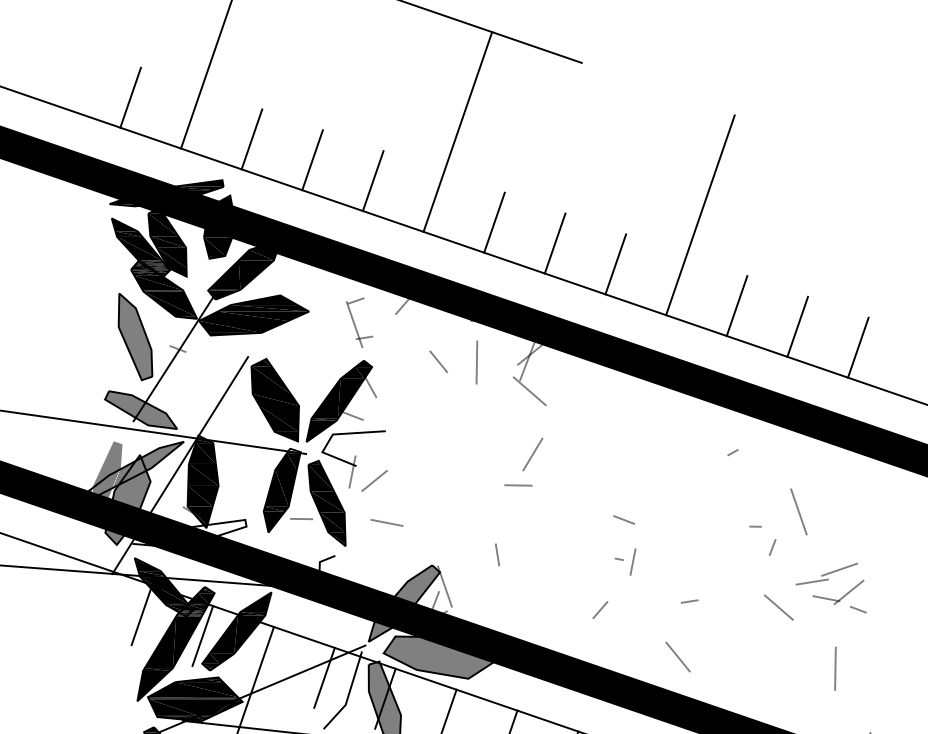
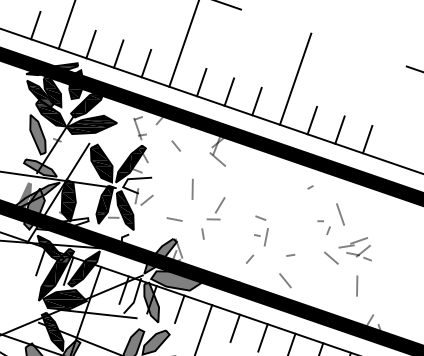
line: (476, 362) -> (192, 189), moved
part: (522, 461) -> (215, 208), moved
line: (386, 522) -> (174, 219), moved
part: (625, 562) -> (261, 237), size x1.43

